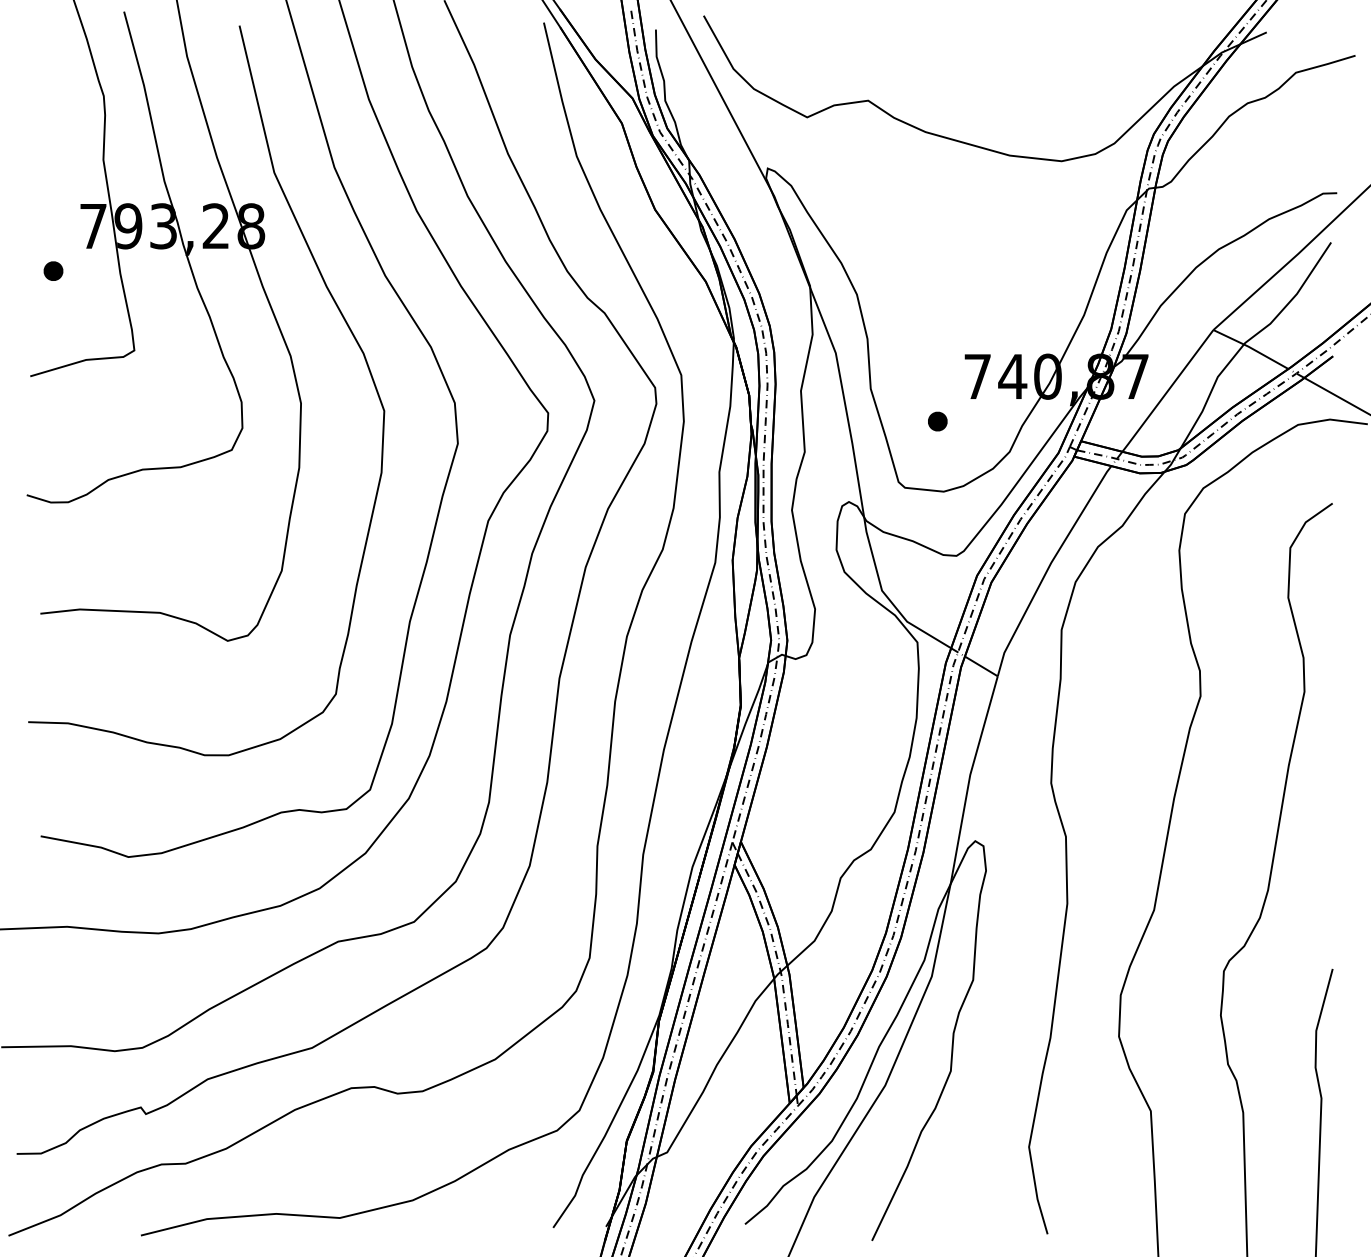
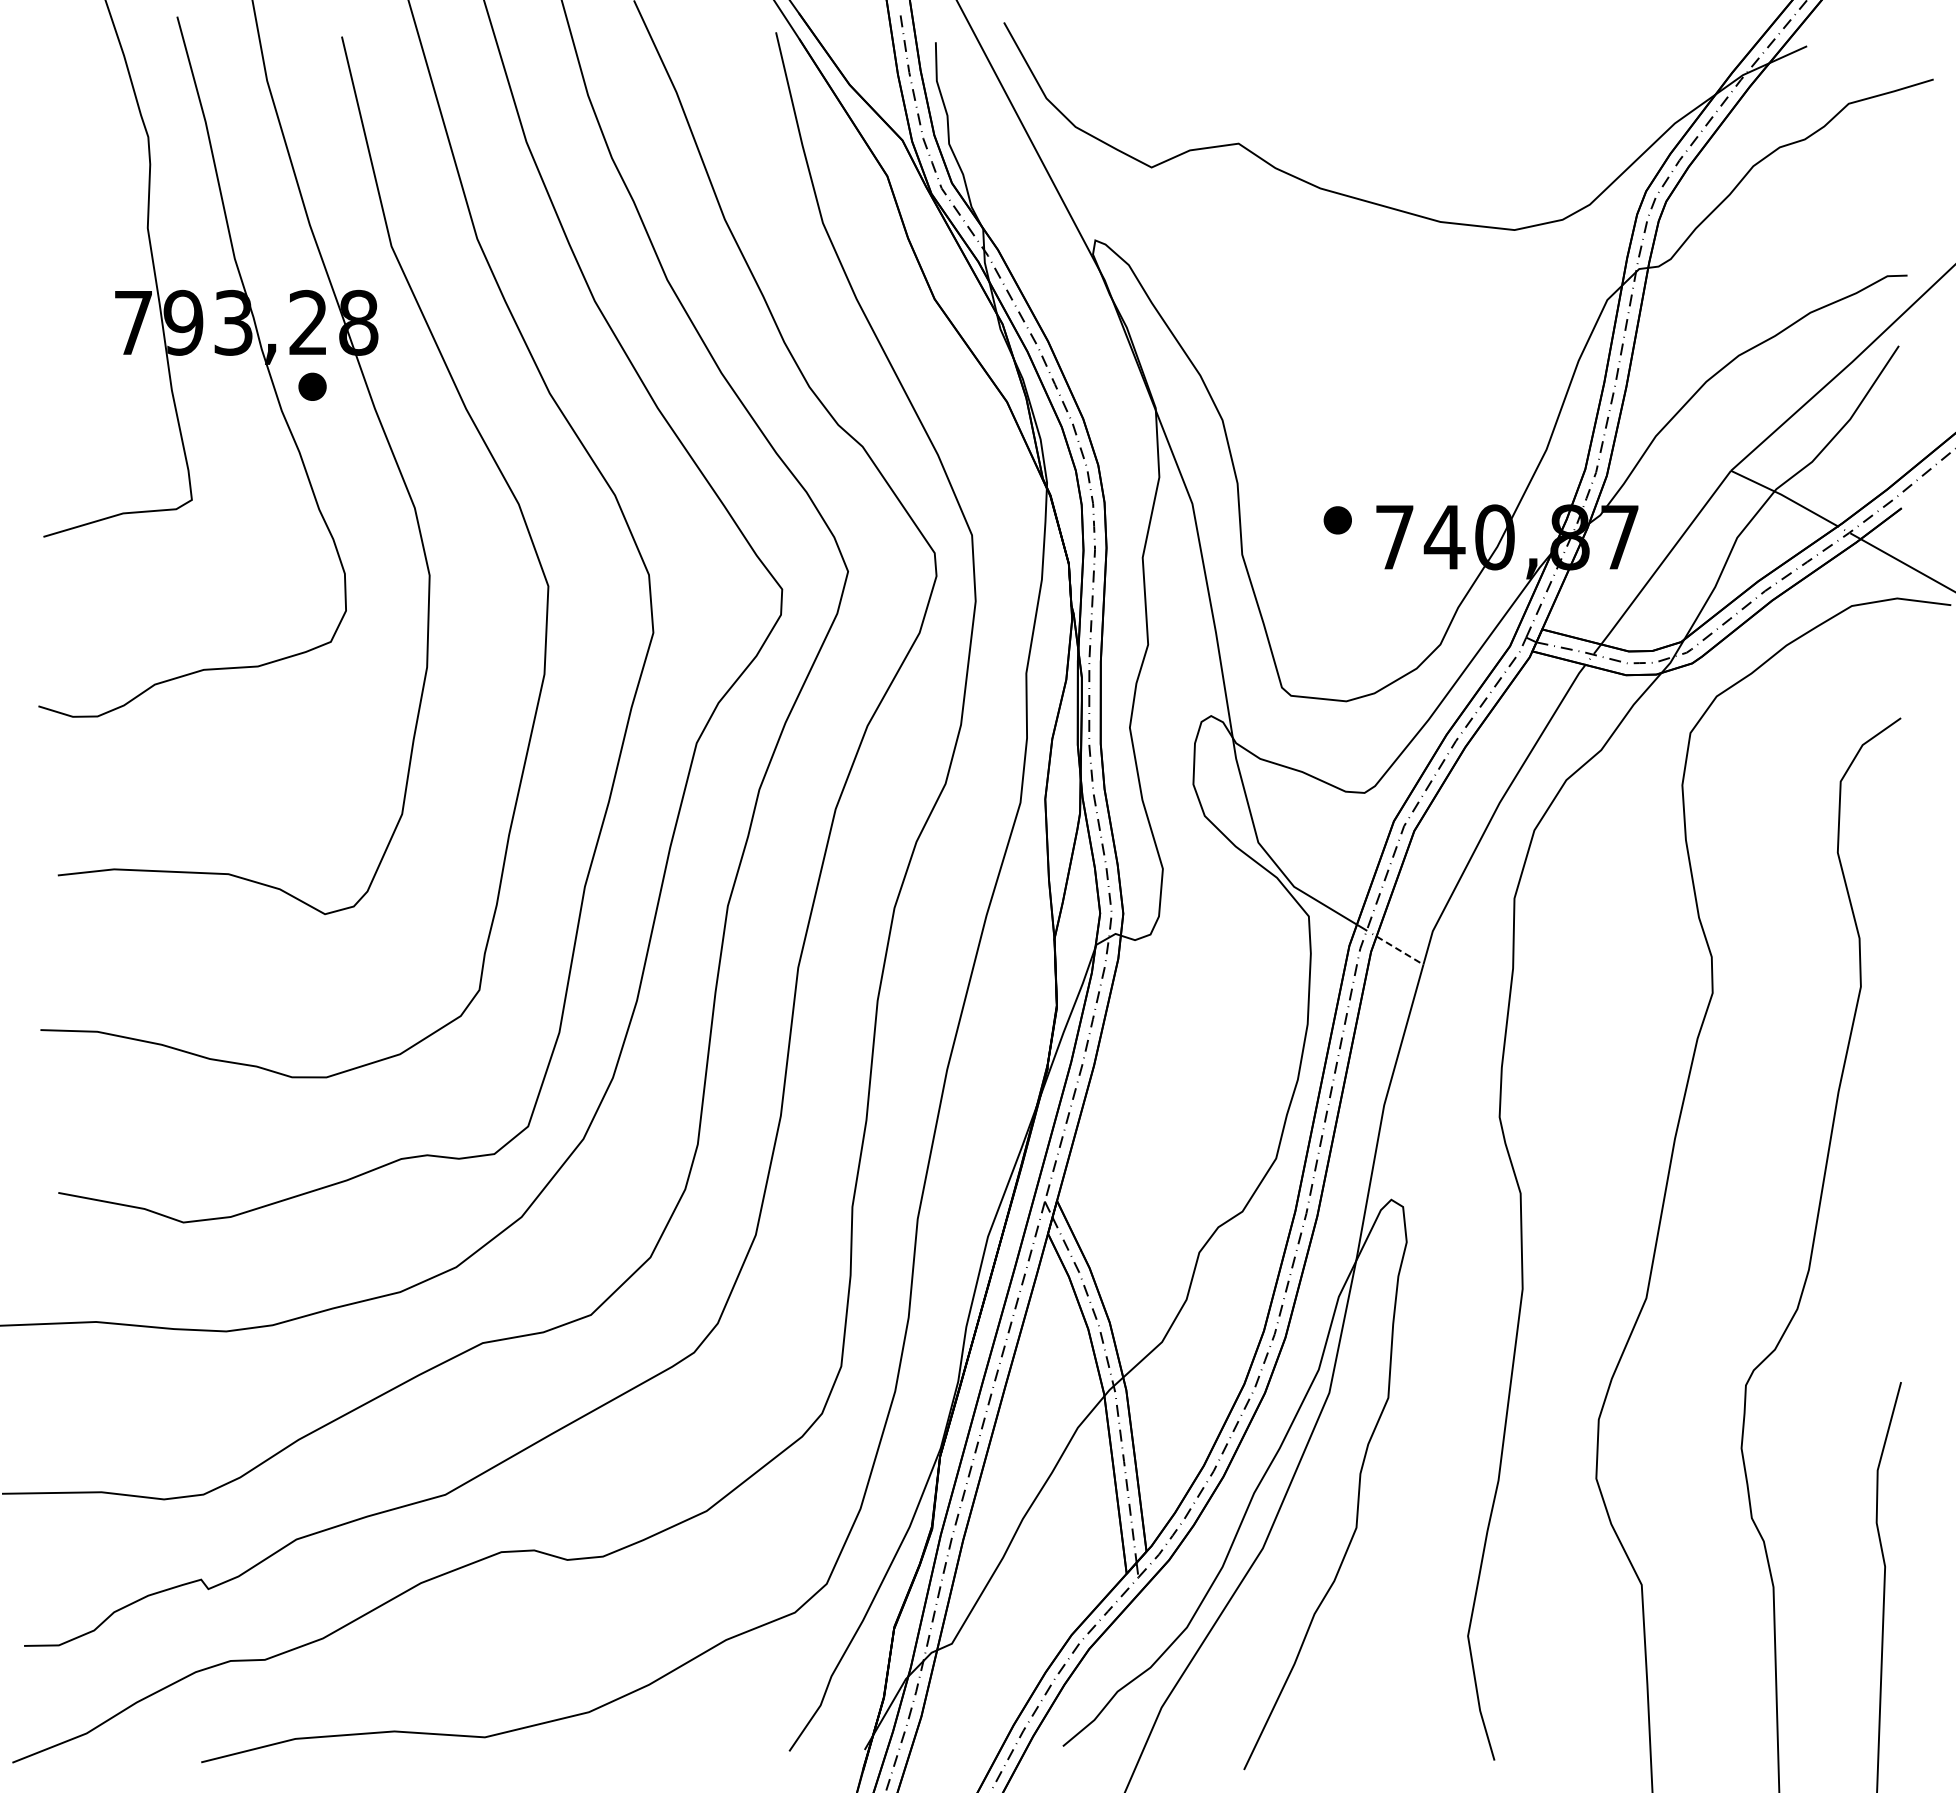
part: (53, 270) -> (312, 386), moved
part: (937, 421) -> (1337, 520), moved
line: (981, 666) -> (1400, 950), solid -> dashed

